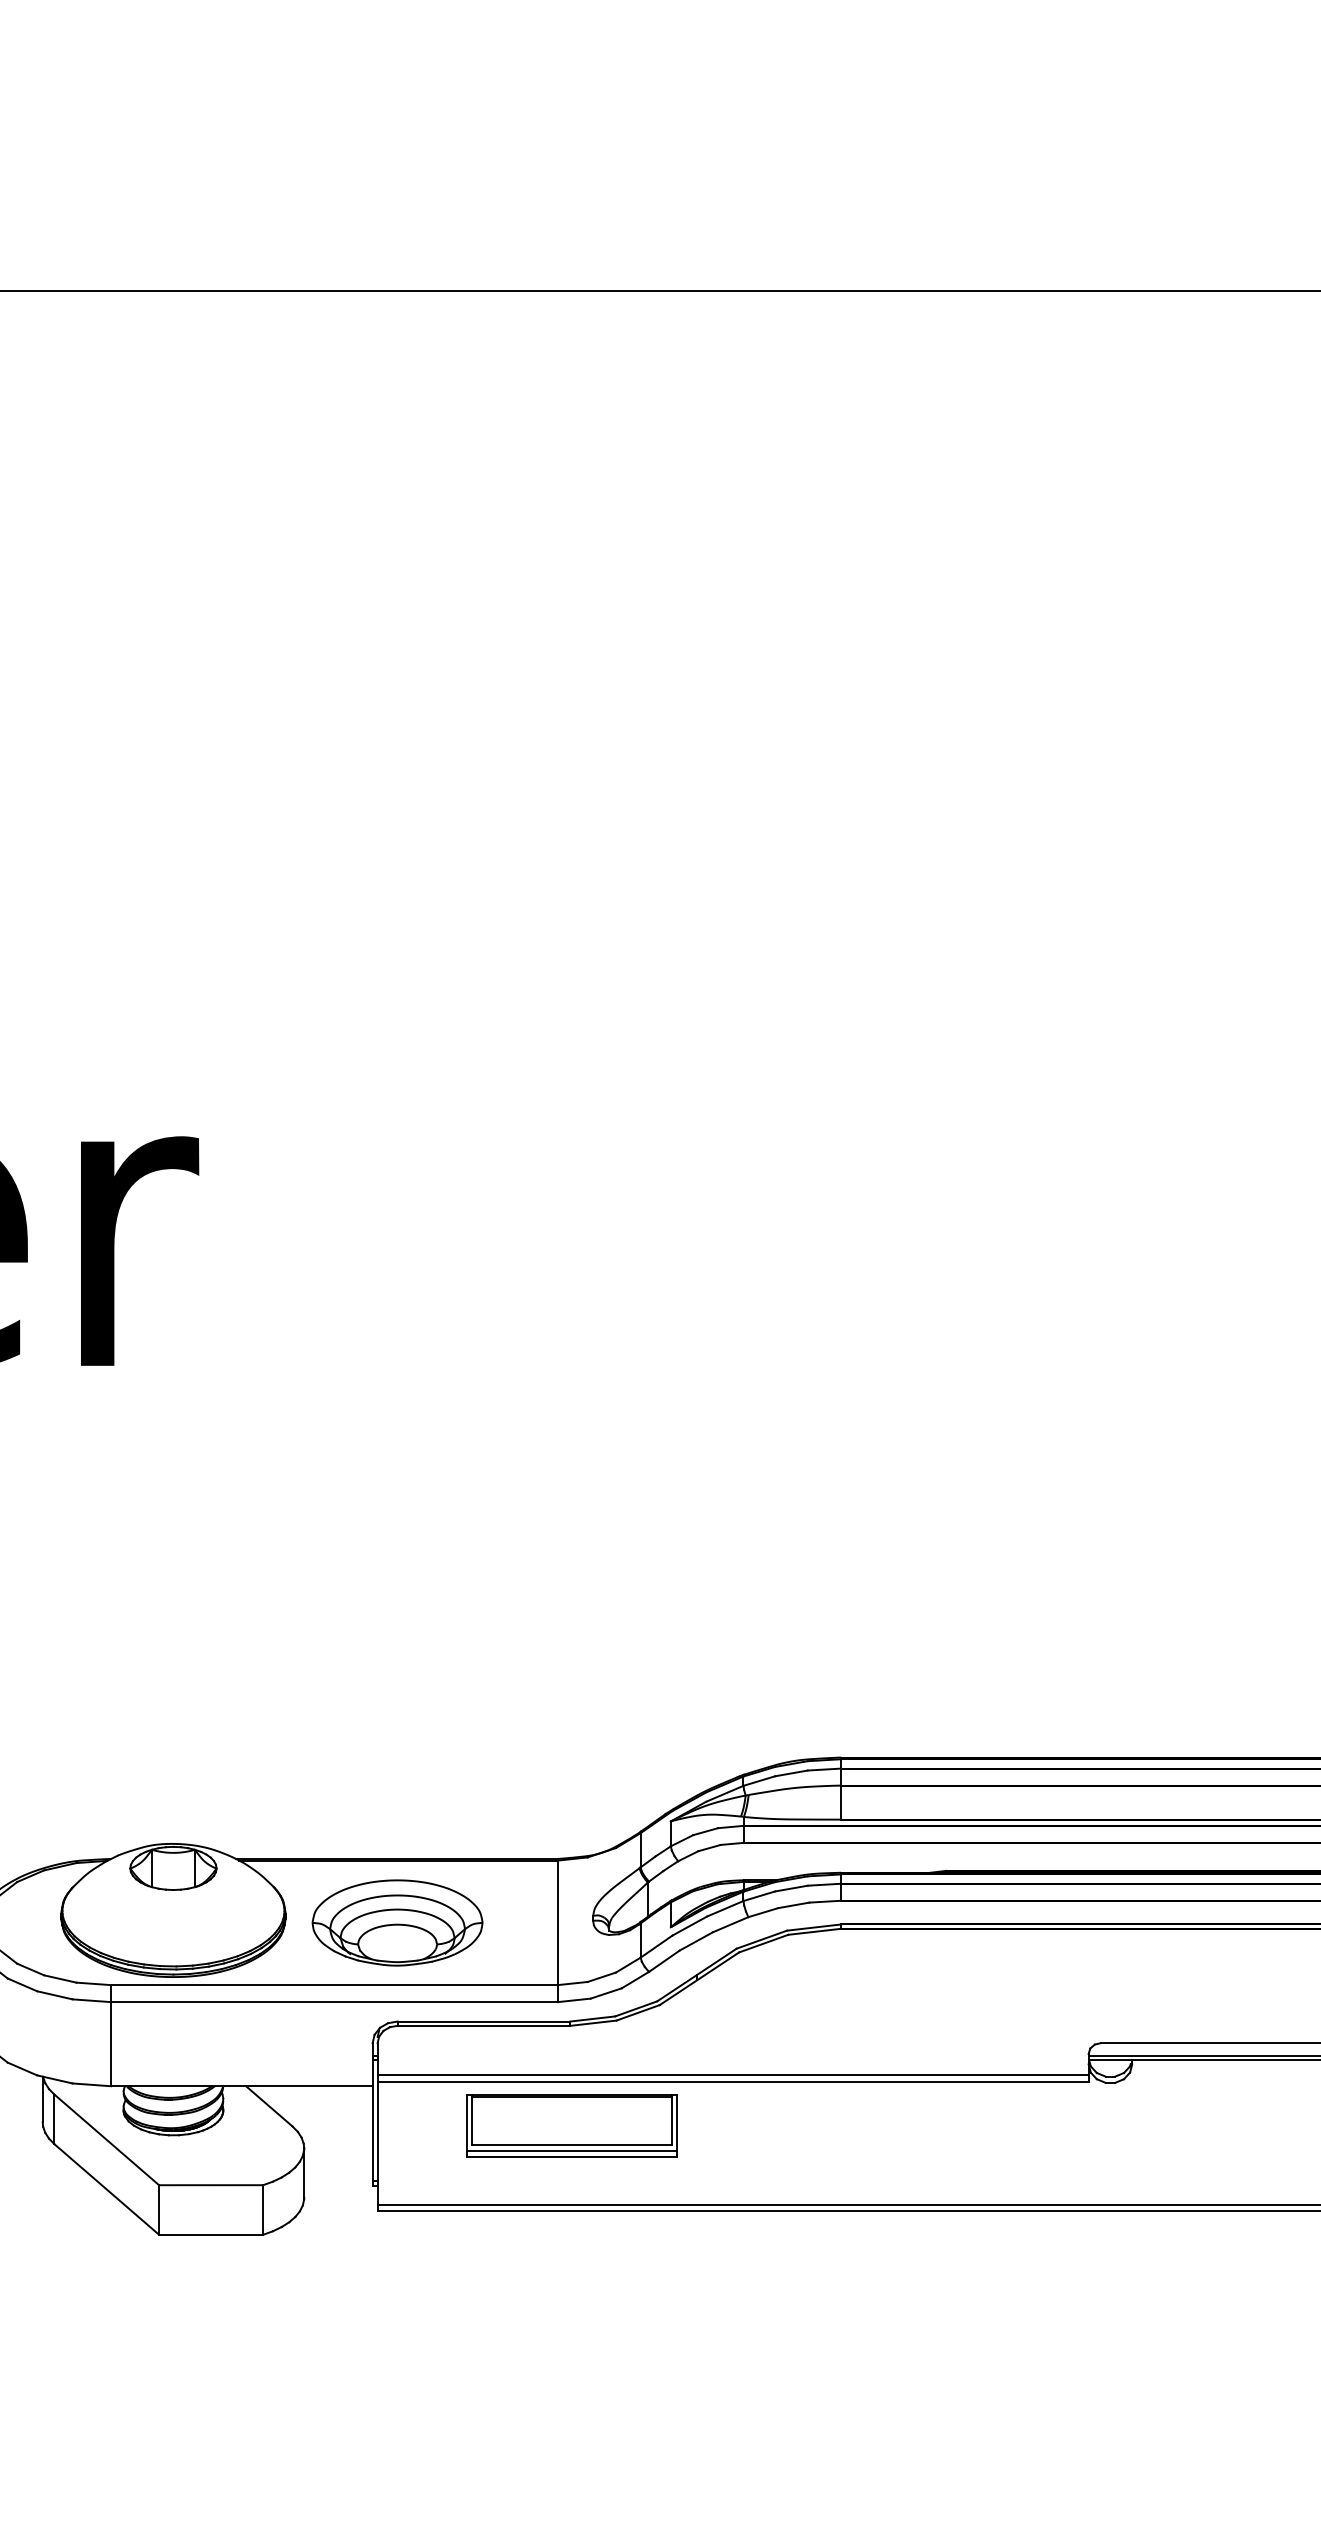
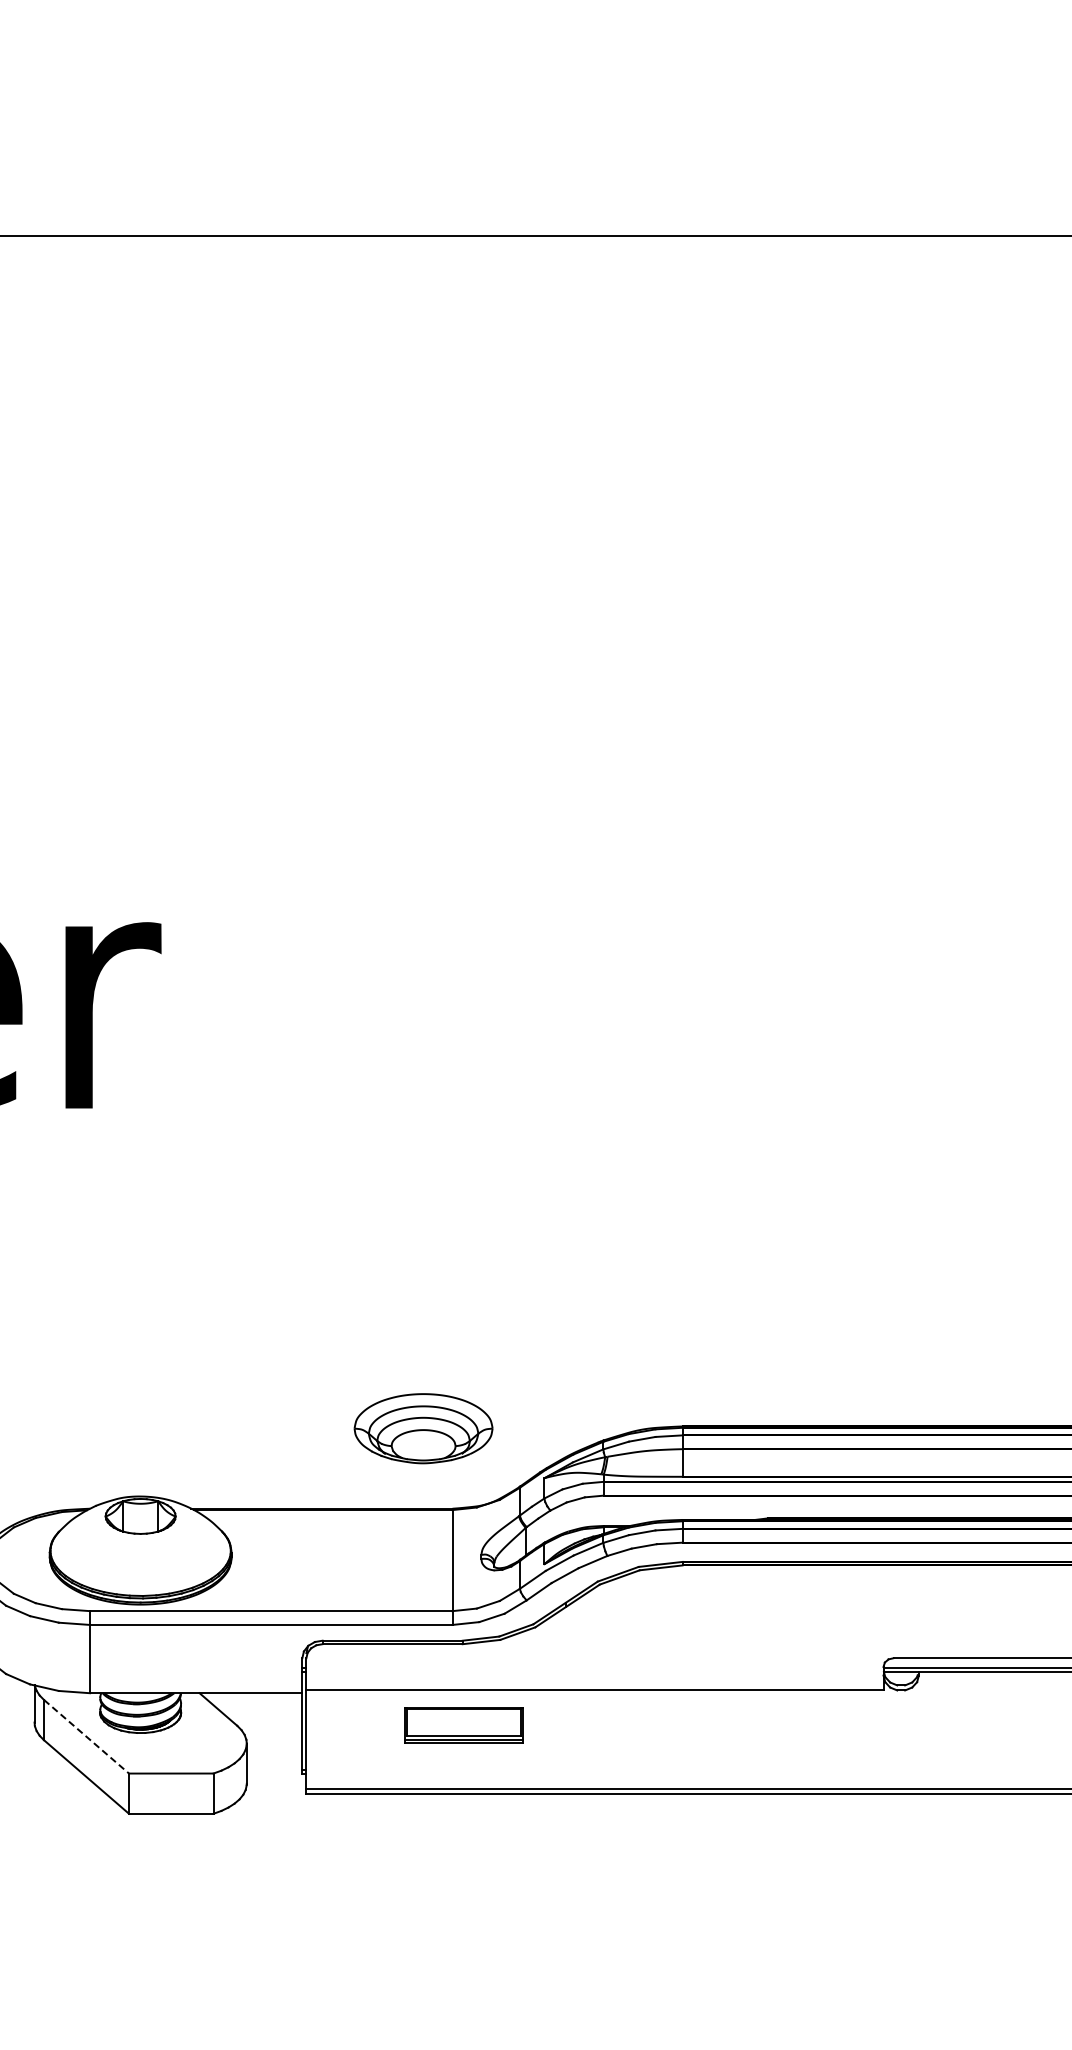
part: (397, 1922) -> (423, 1428), moved
line: (732, 2075) -> (594, 1684), removed
part: (571, 2126) -> (463, 1725), size x0.7
line: (106, 2140) -> (86, 1737), solid -> dashed

